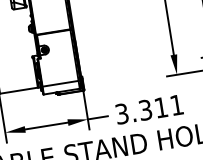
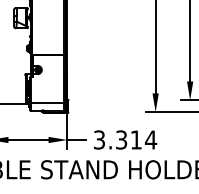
text: (176, 104) -> (150, 139), 3.311 -> 3.314

